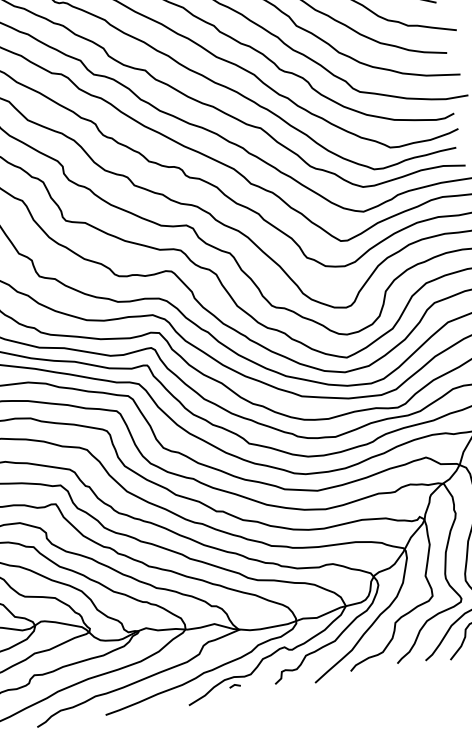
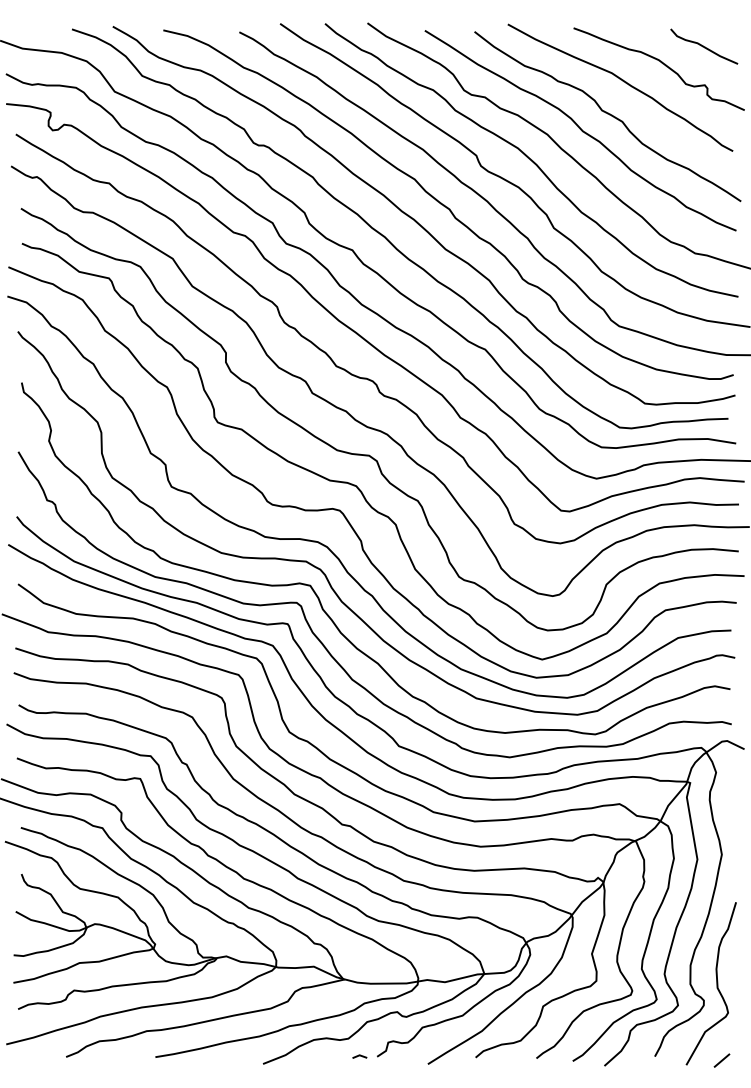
line: (234, 685) -> (359, 1056), moved

